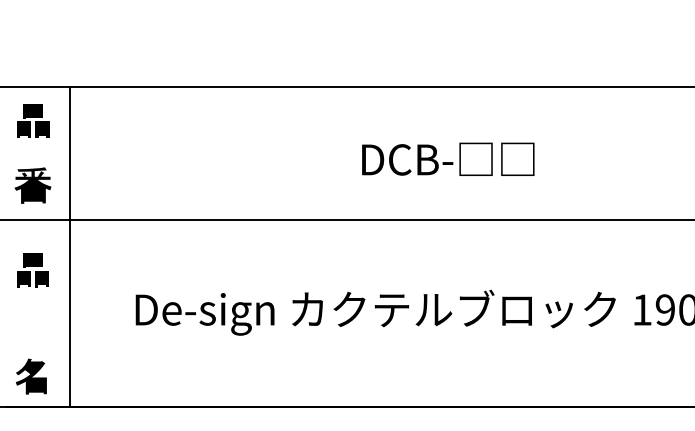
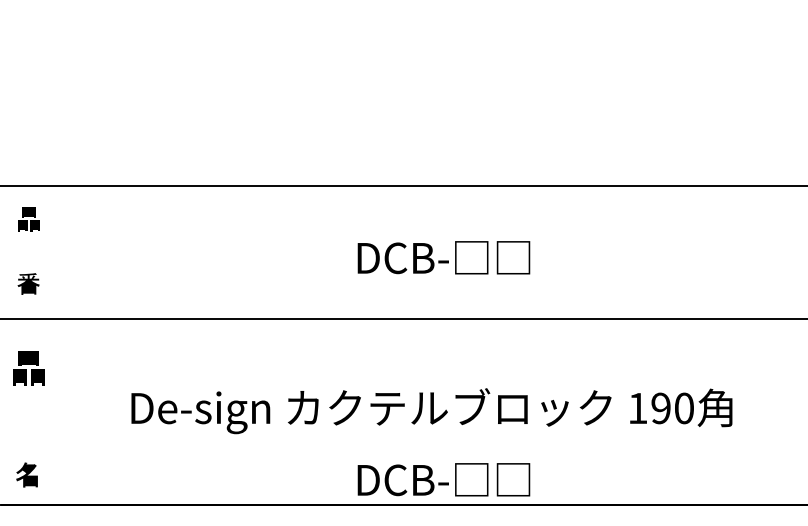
part: (32, 121) -> (28, 219), size x0.7
part: (32, 185) -> (28, 283), size x0.6
line: (69, 247) -> (65, 345), removed
part: (30, 376) -> (26, 474), size x0.7
part: (447, 381) -> (443, 479), added

